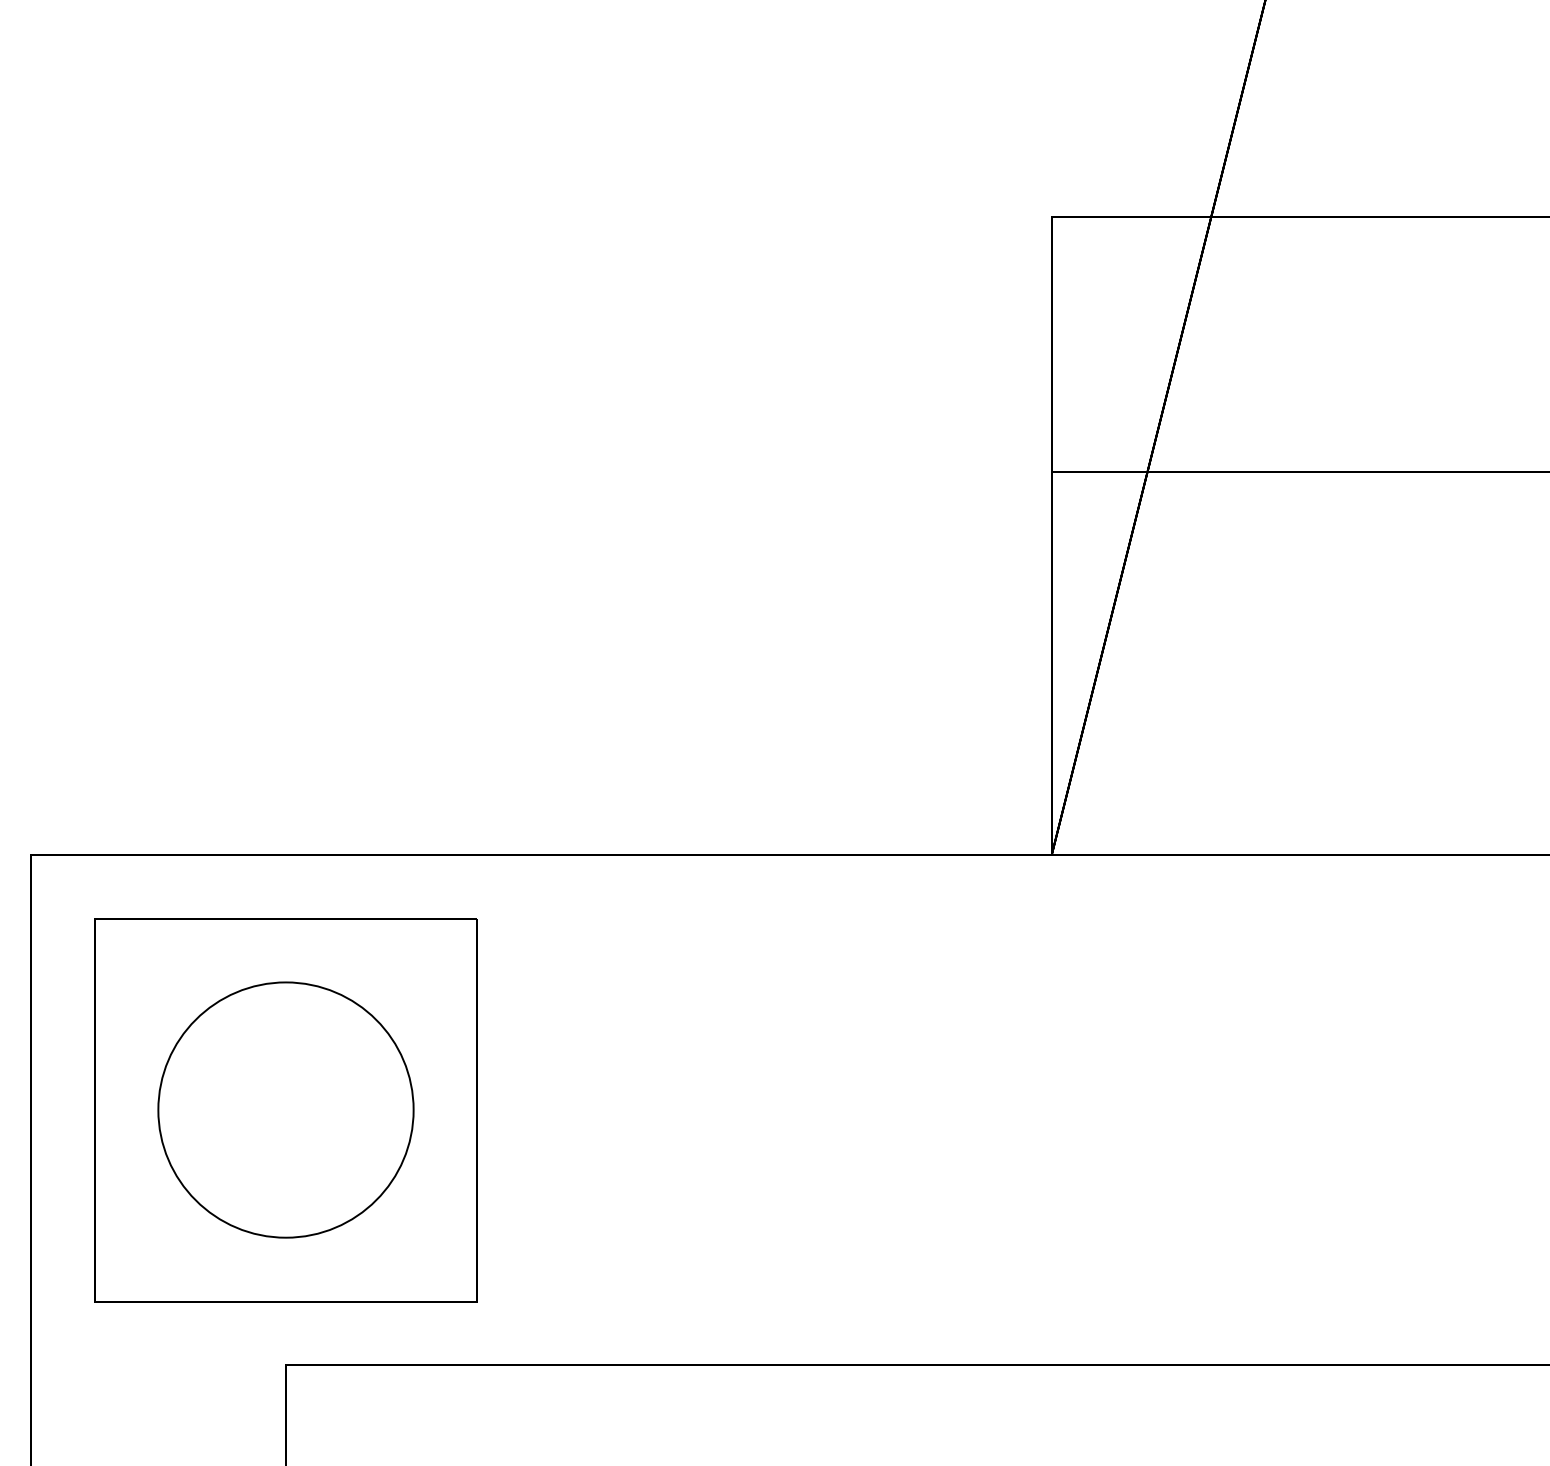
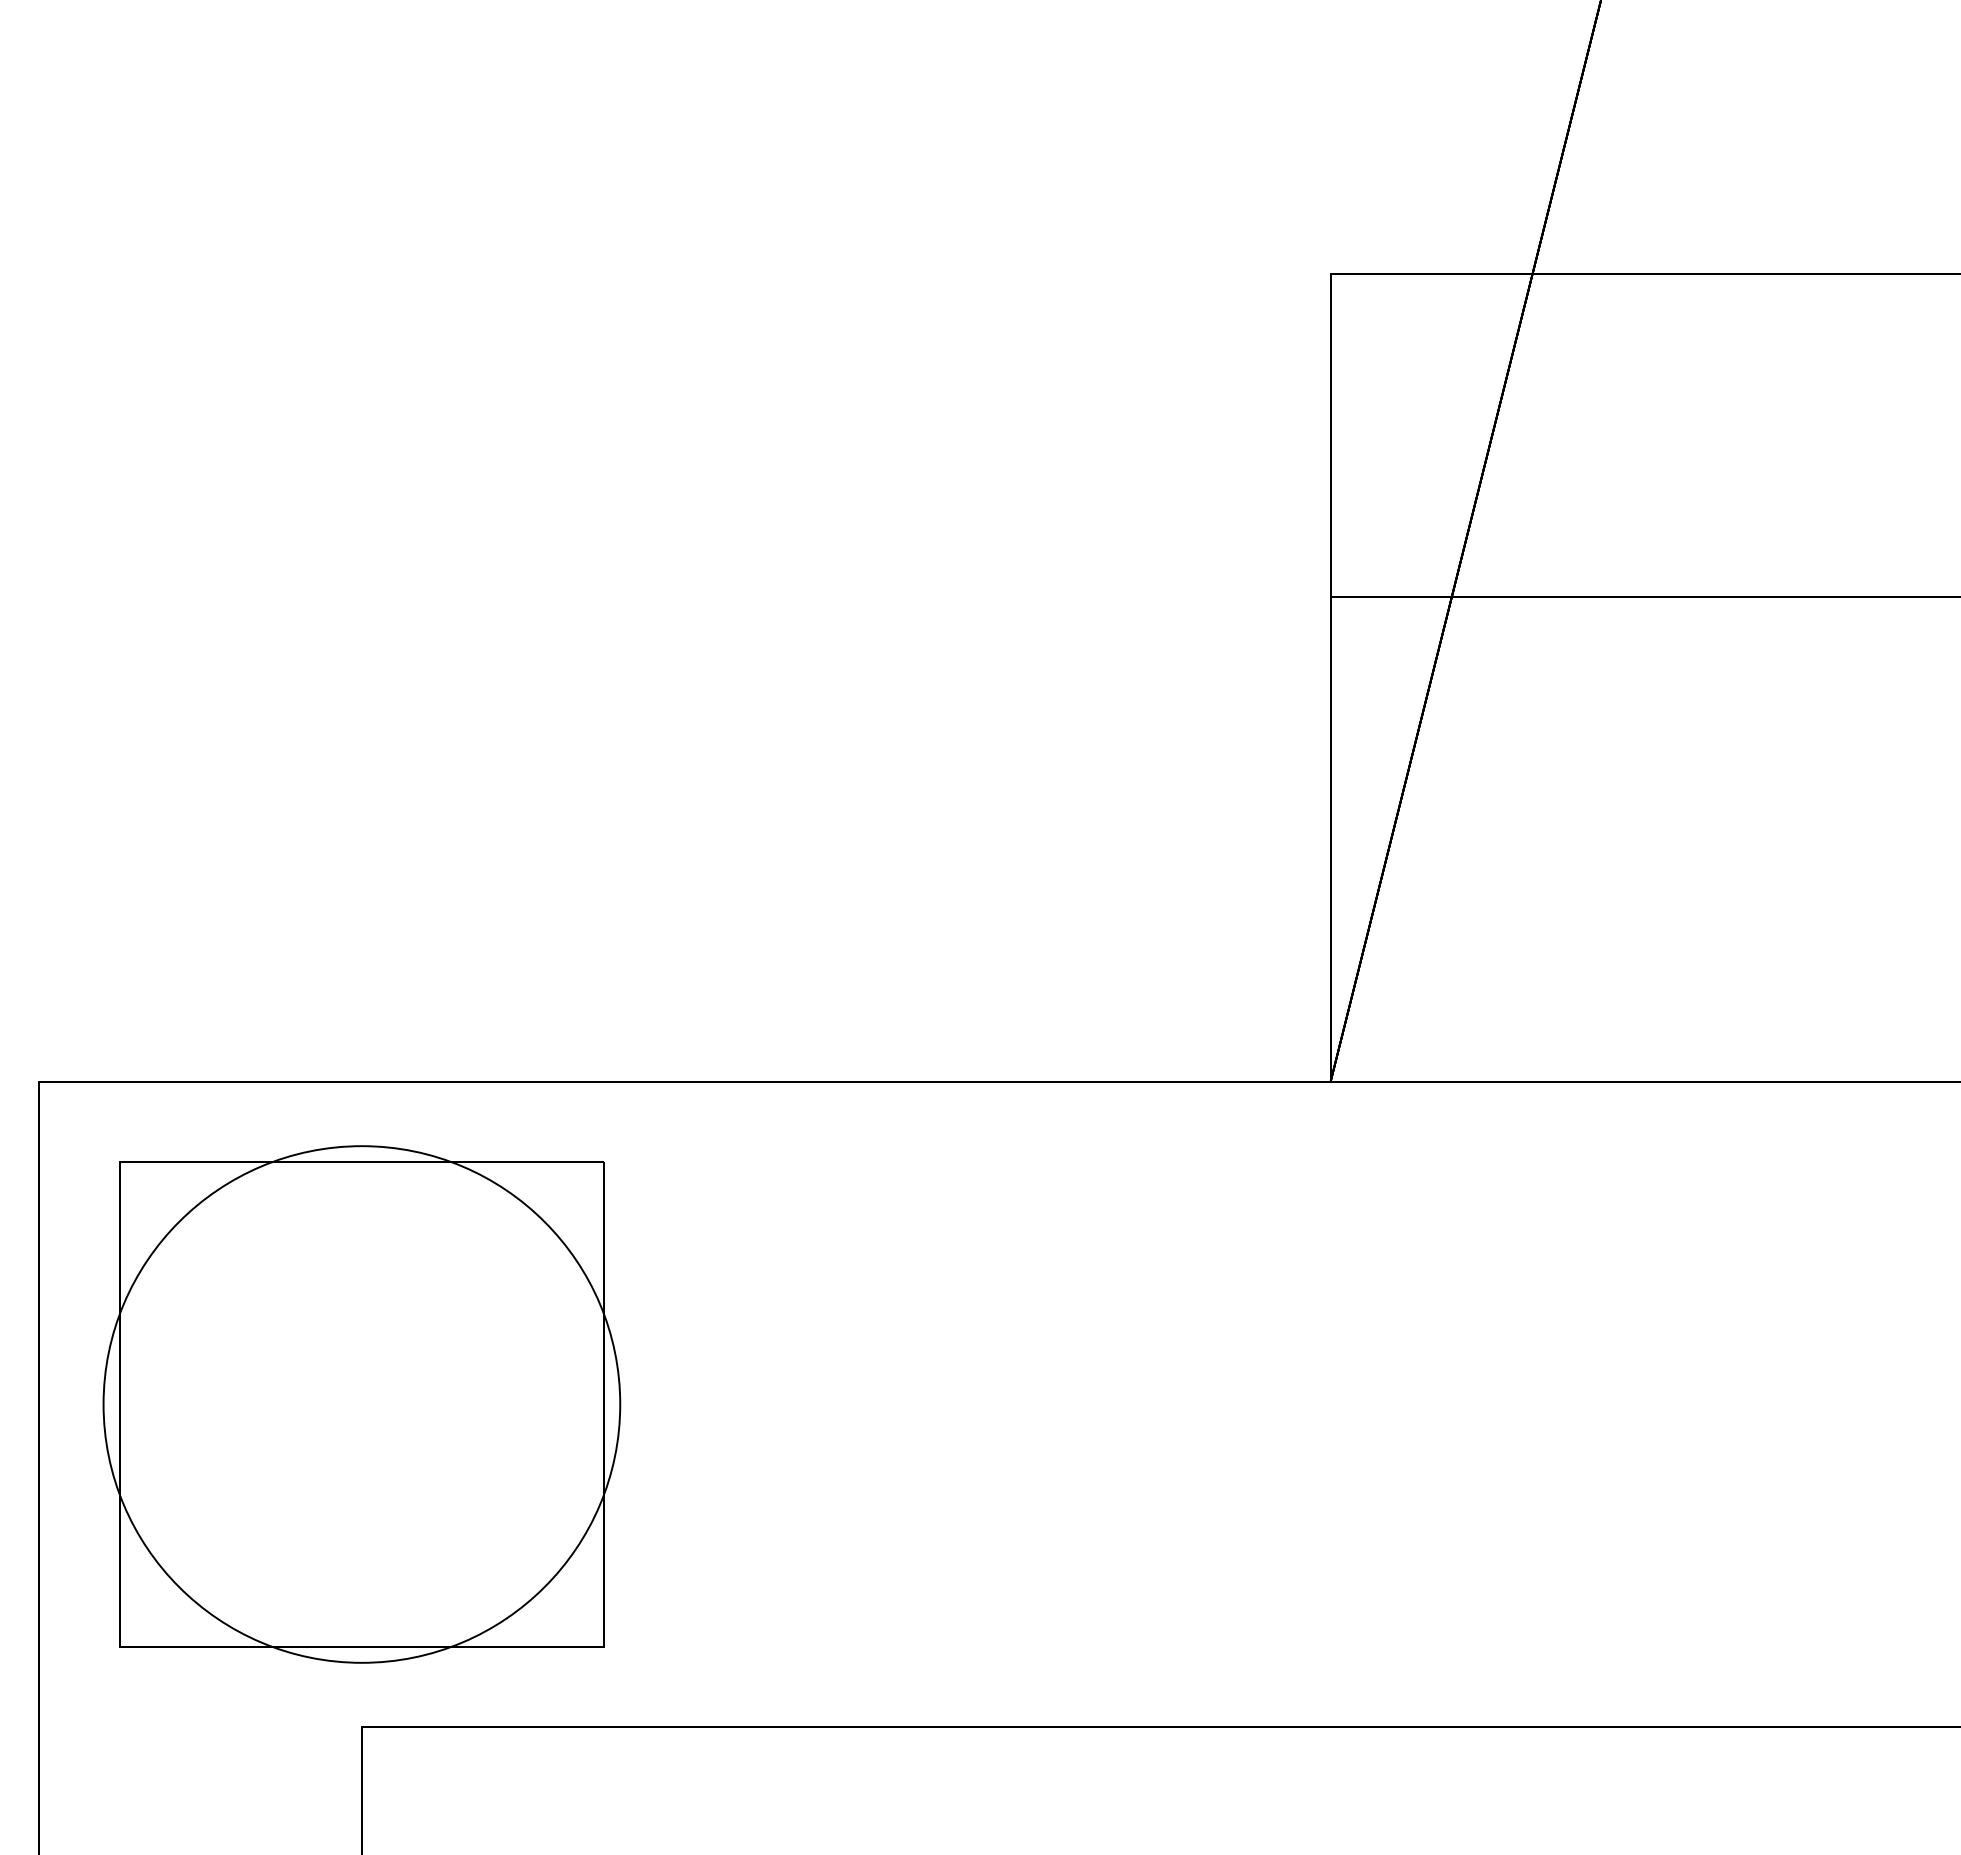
circle: (285, 1110) -> (361, 1404), size x1.6

